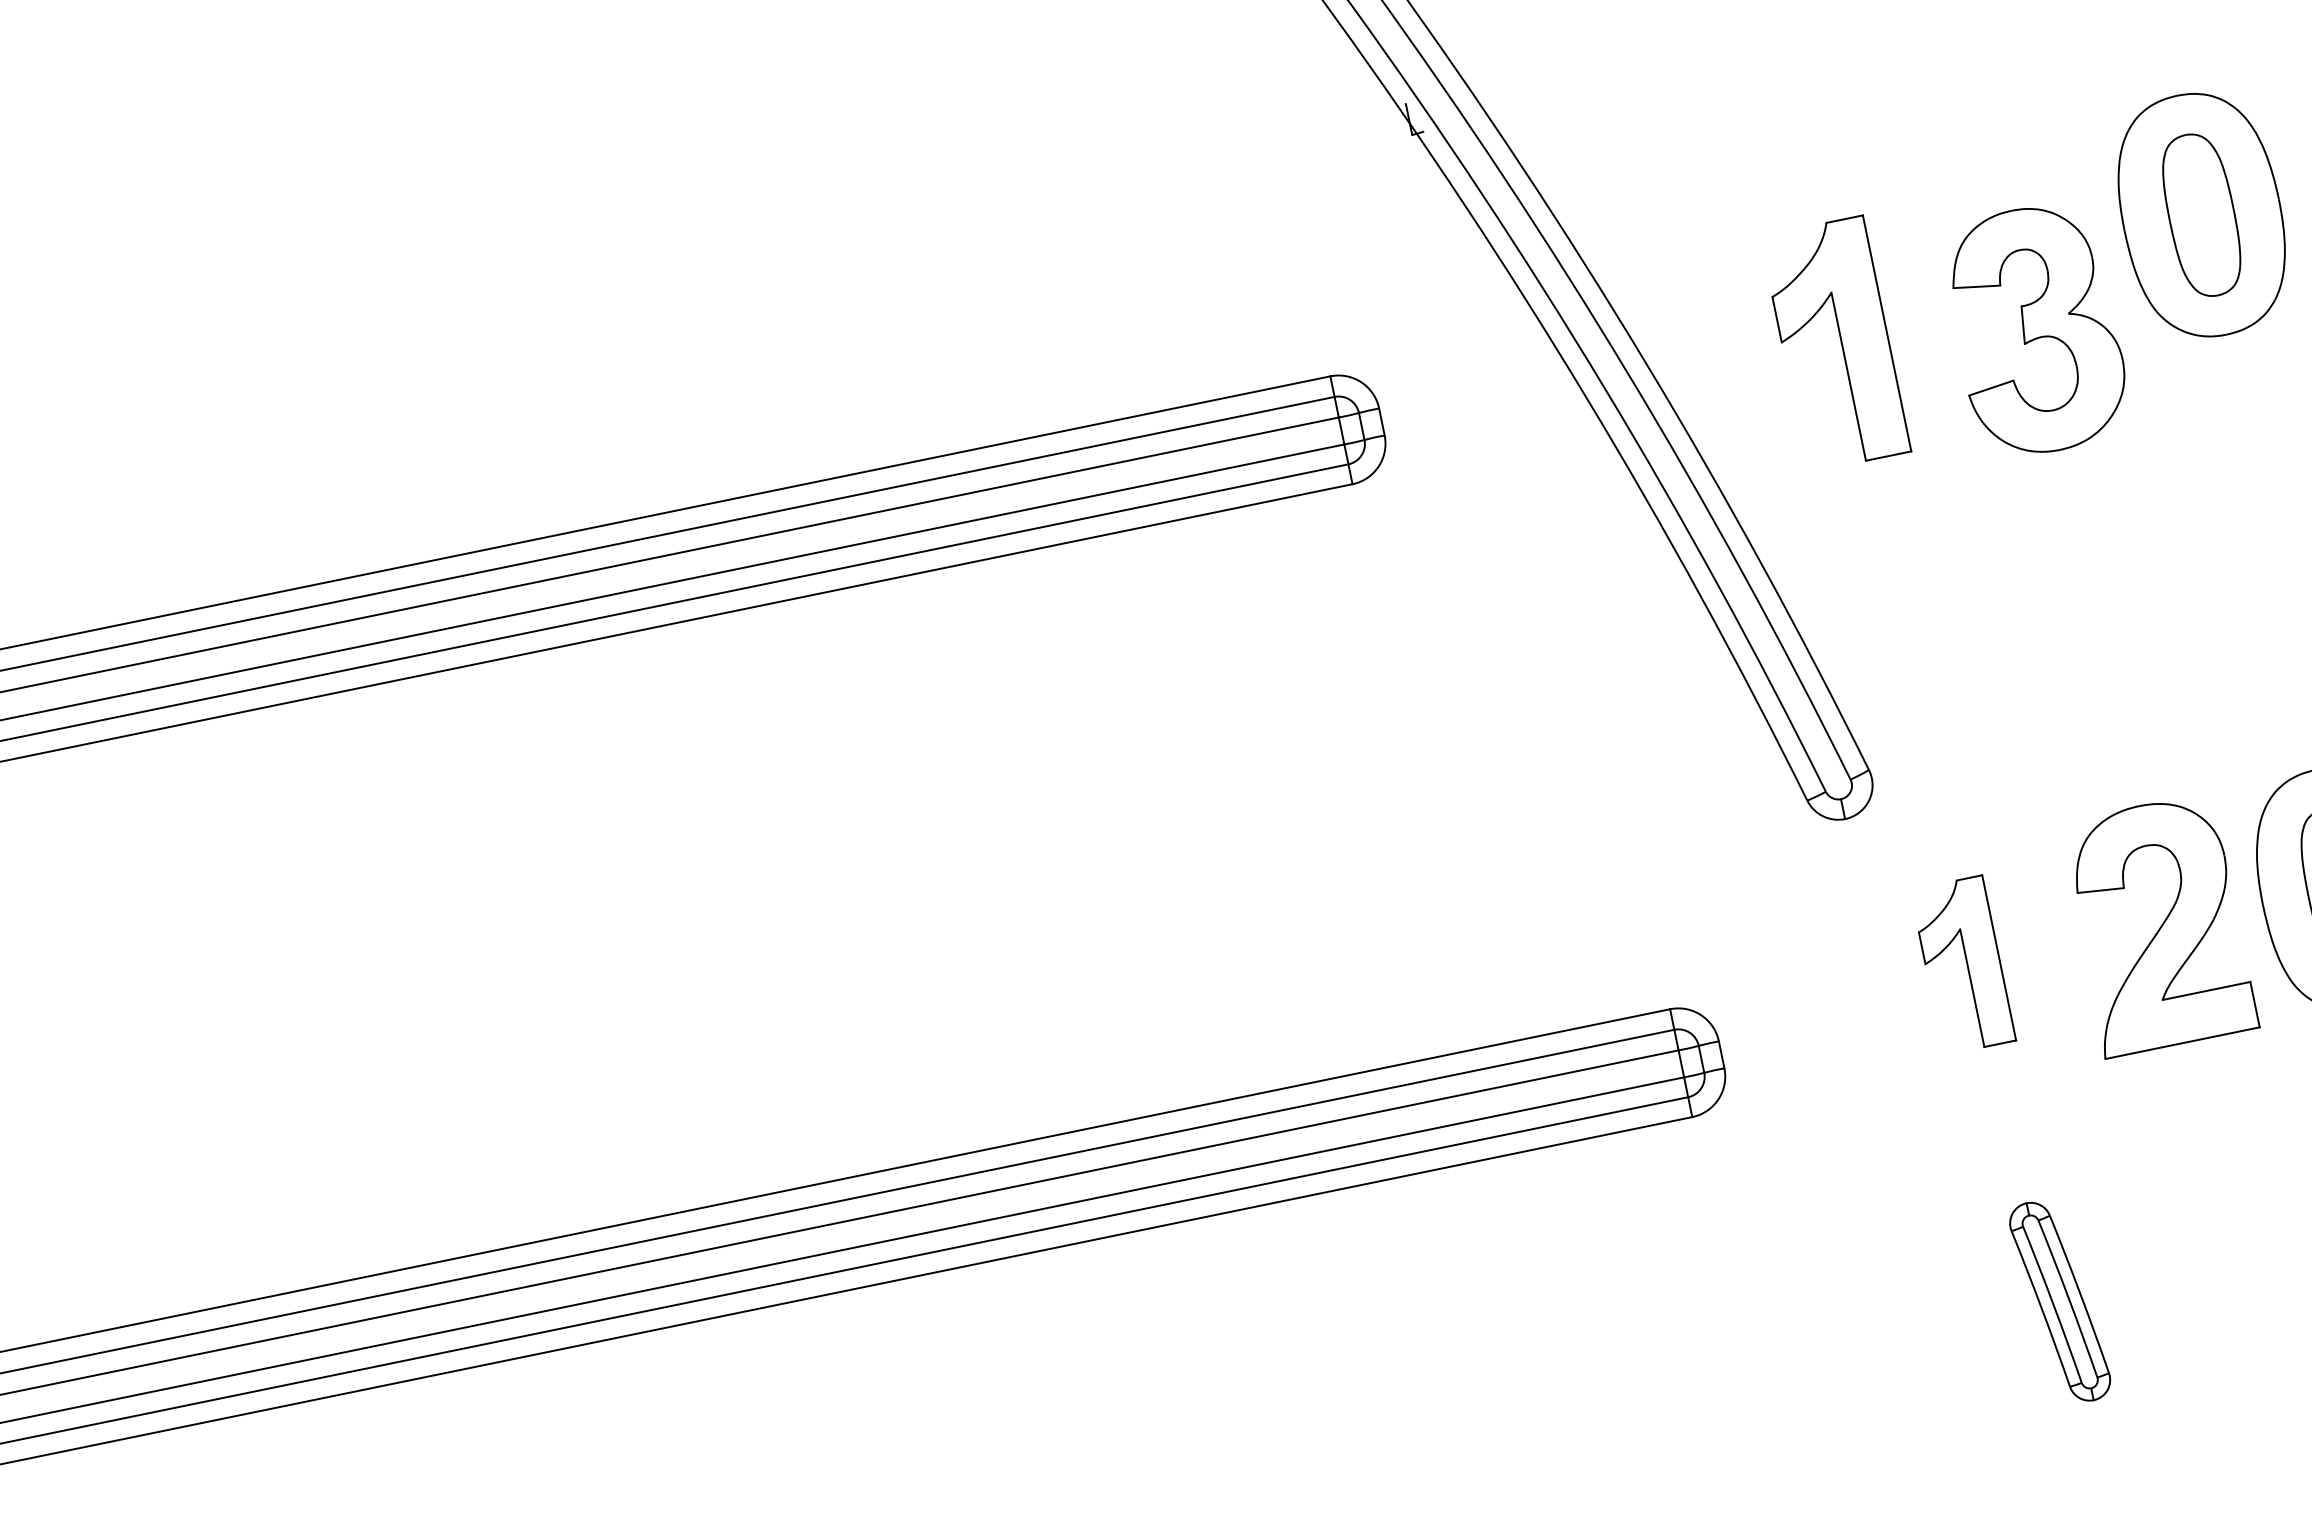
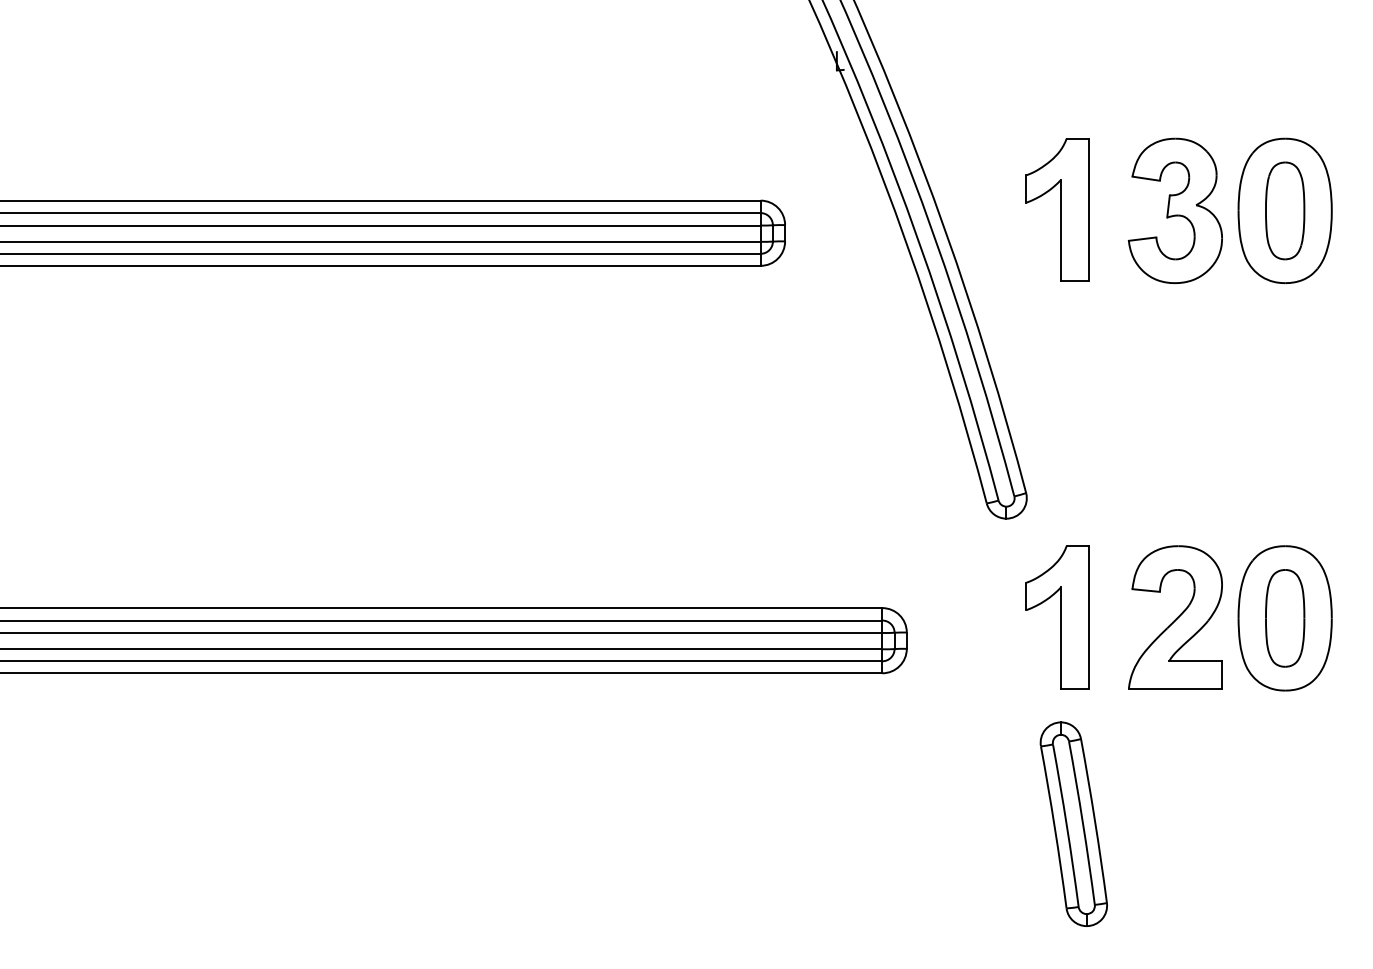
part: (2034, 329) -> (1174, 210), moved
part: (1835, 343) -> (1057, 209), moved
part: (1963, 965) -> (1057, 617), size x1.43
part: (2059, 1300) -> (1073, 823), size x1.67

